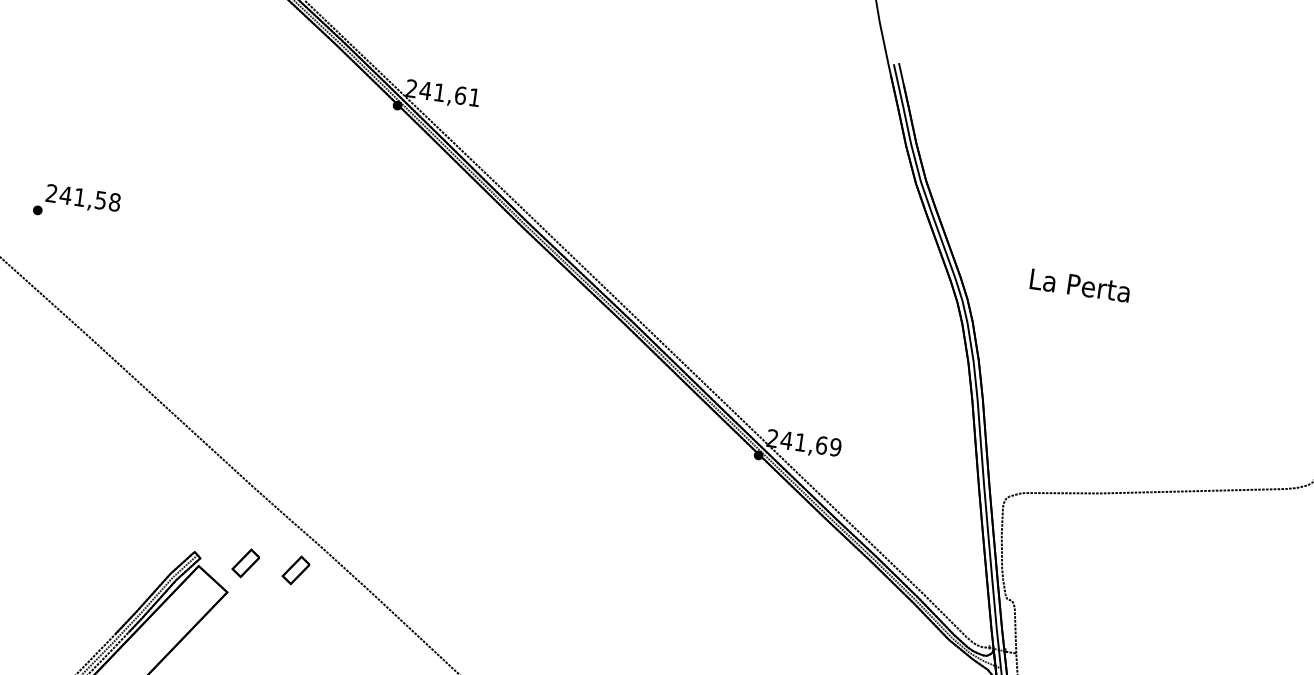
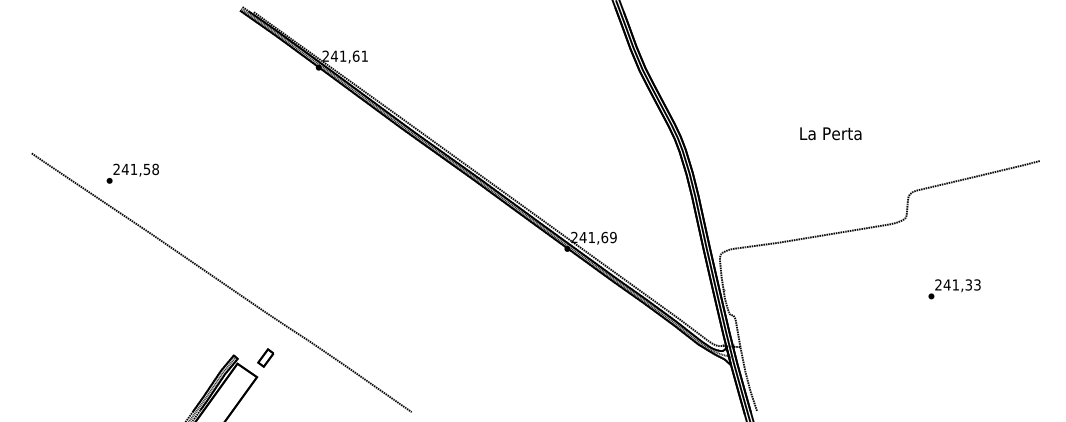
text: (76, 203) -> (132, 173), moved
text: (1079, 285) -> (830, 133), moved
part: (295, 569) -> (296, 357), removed

